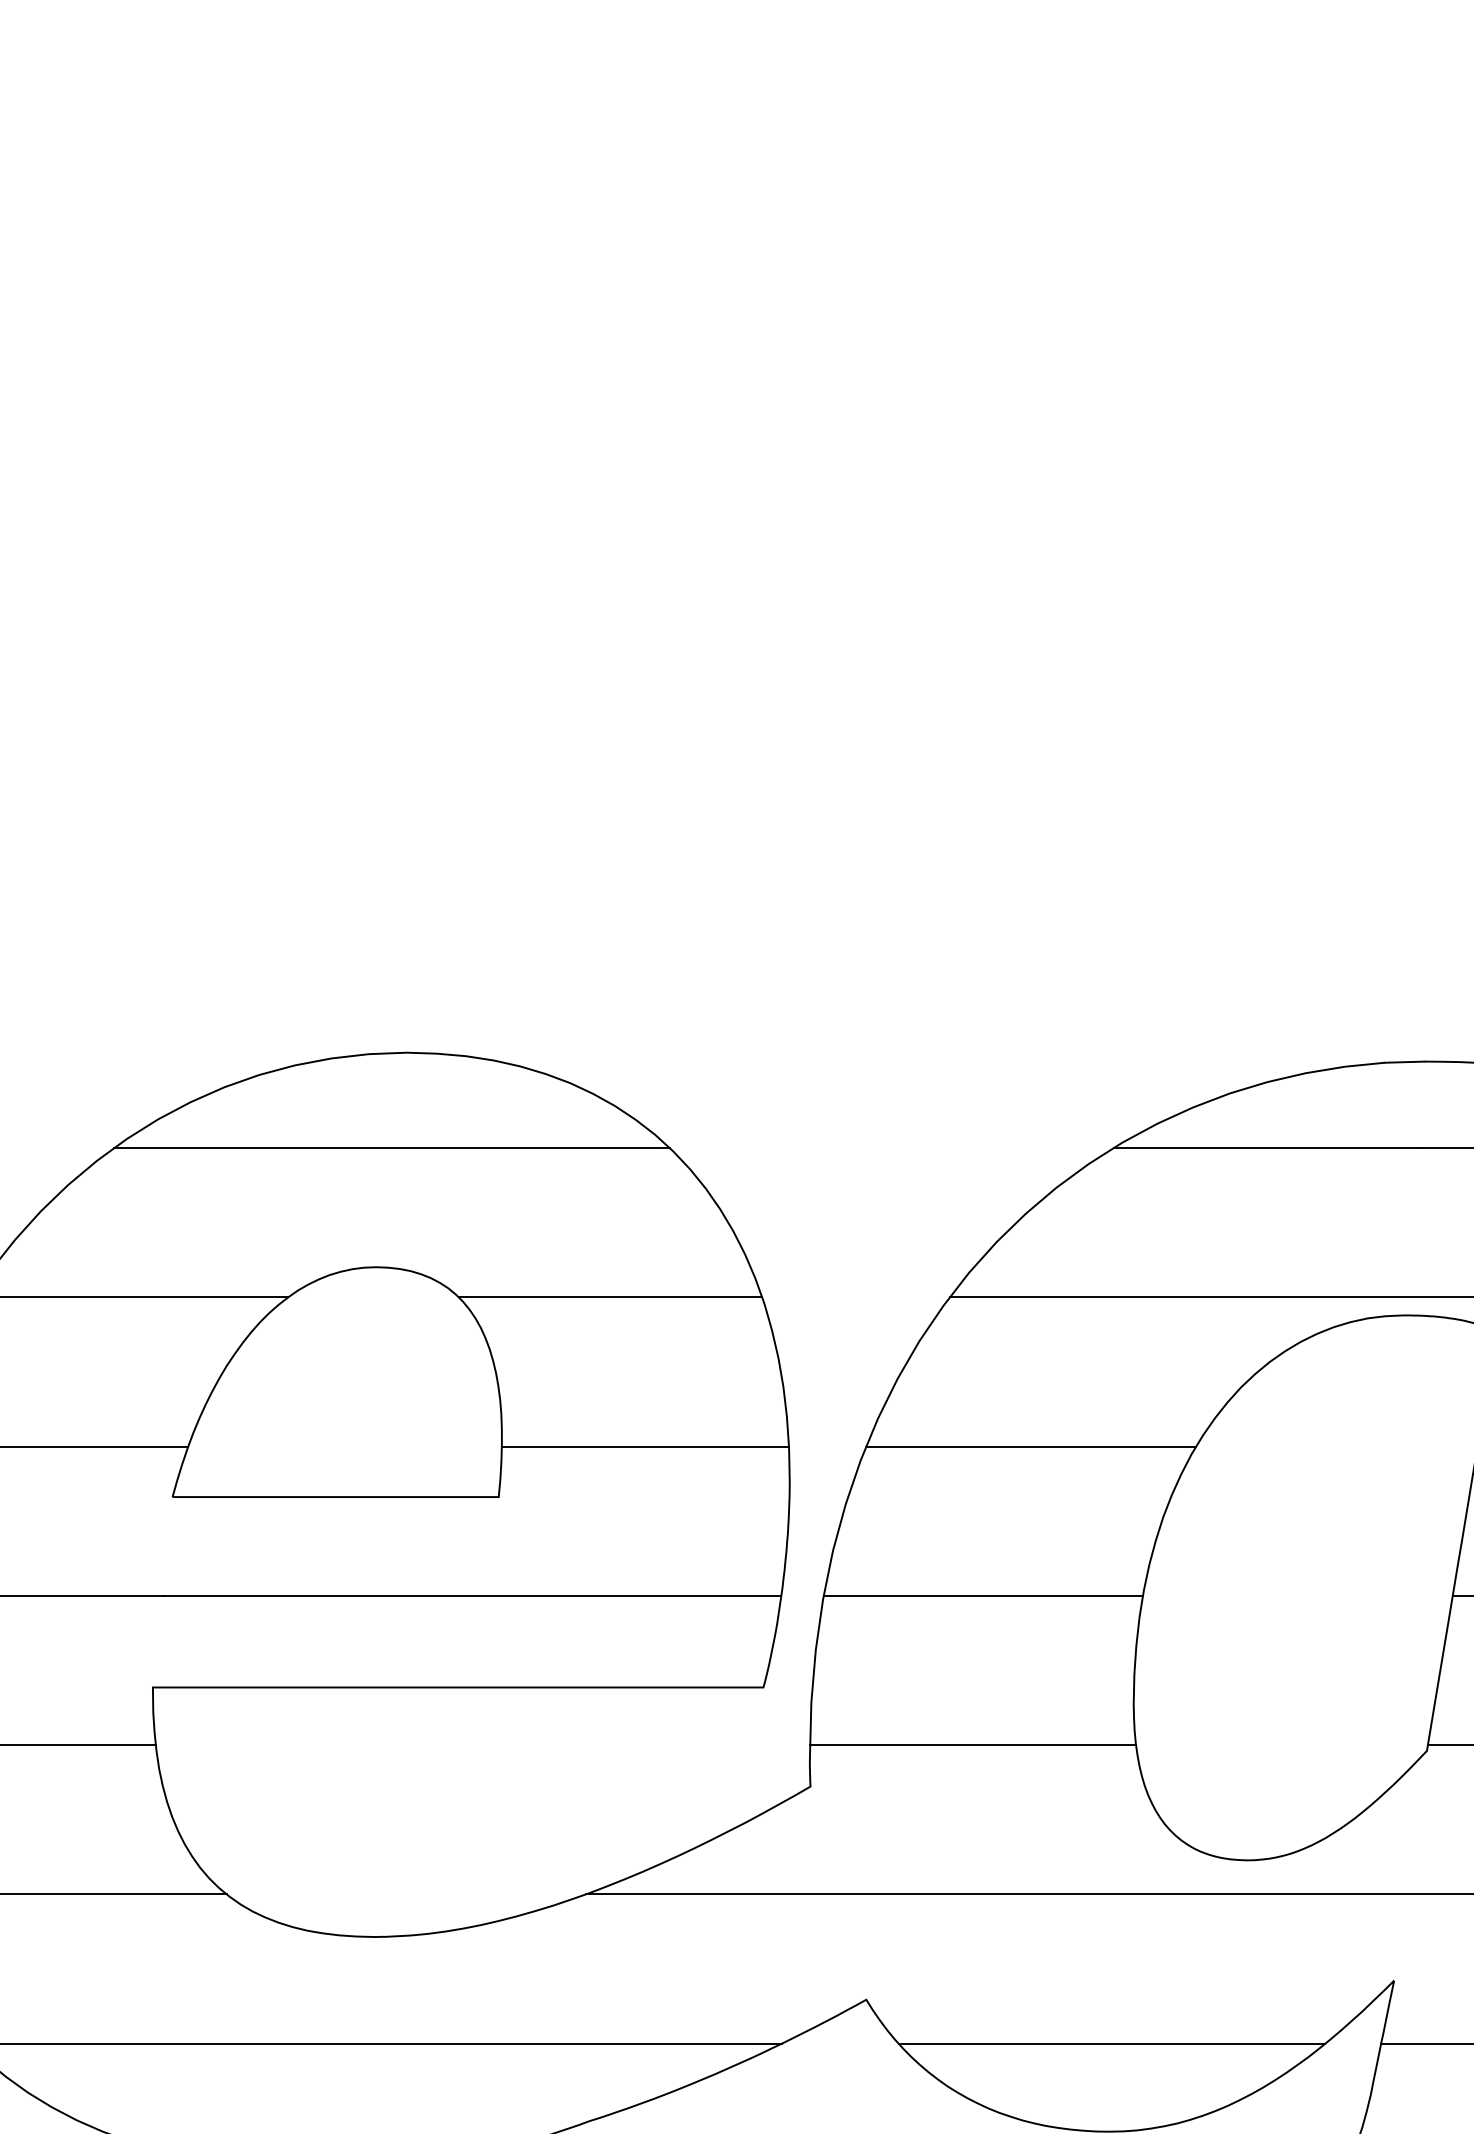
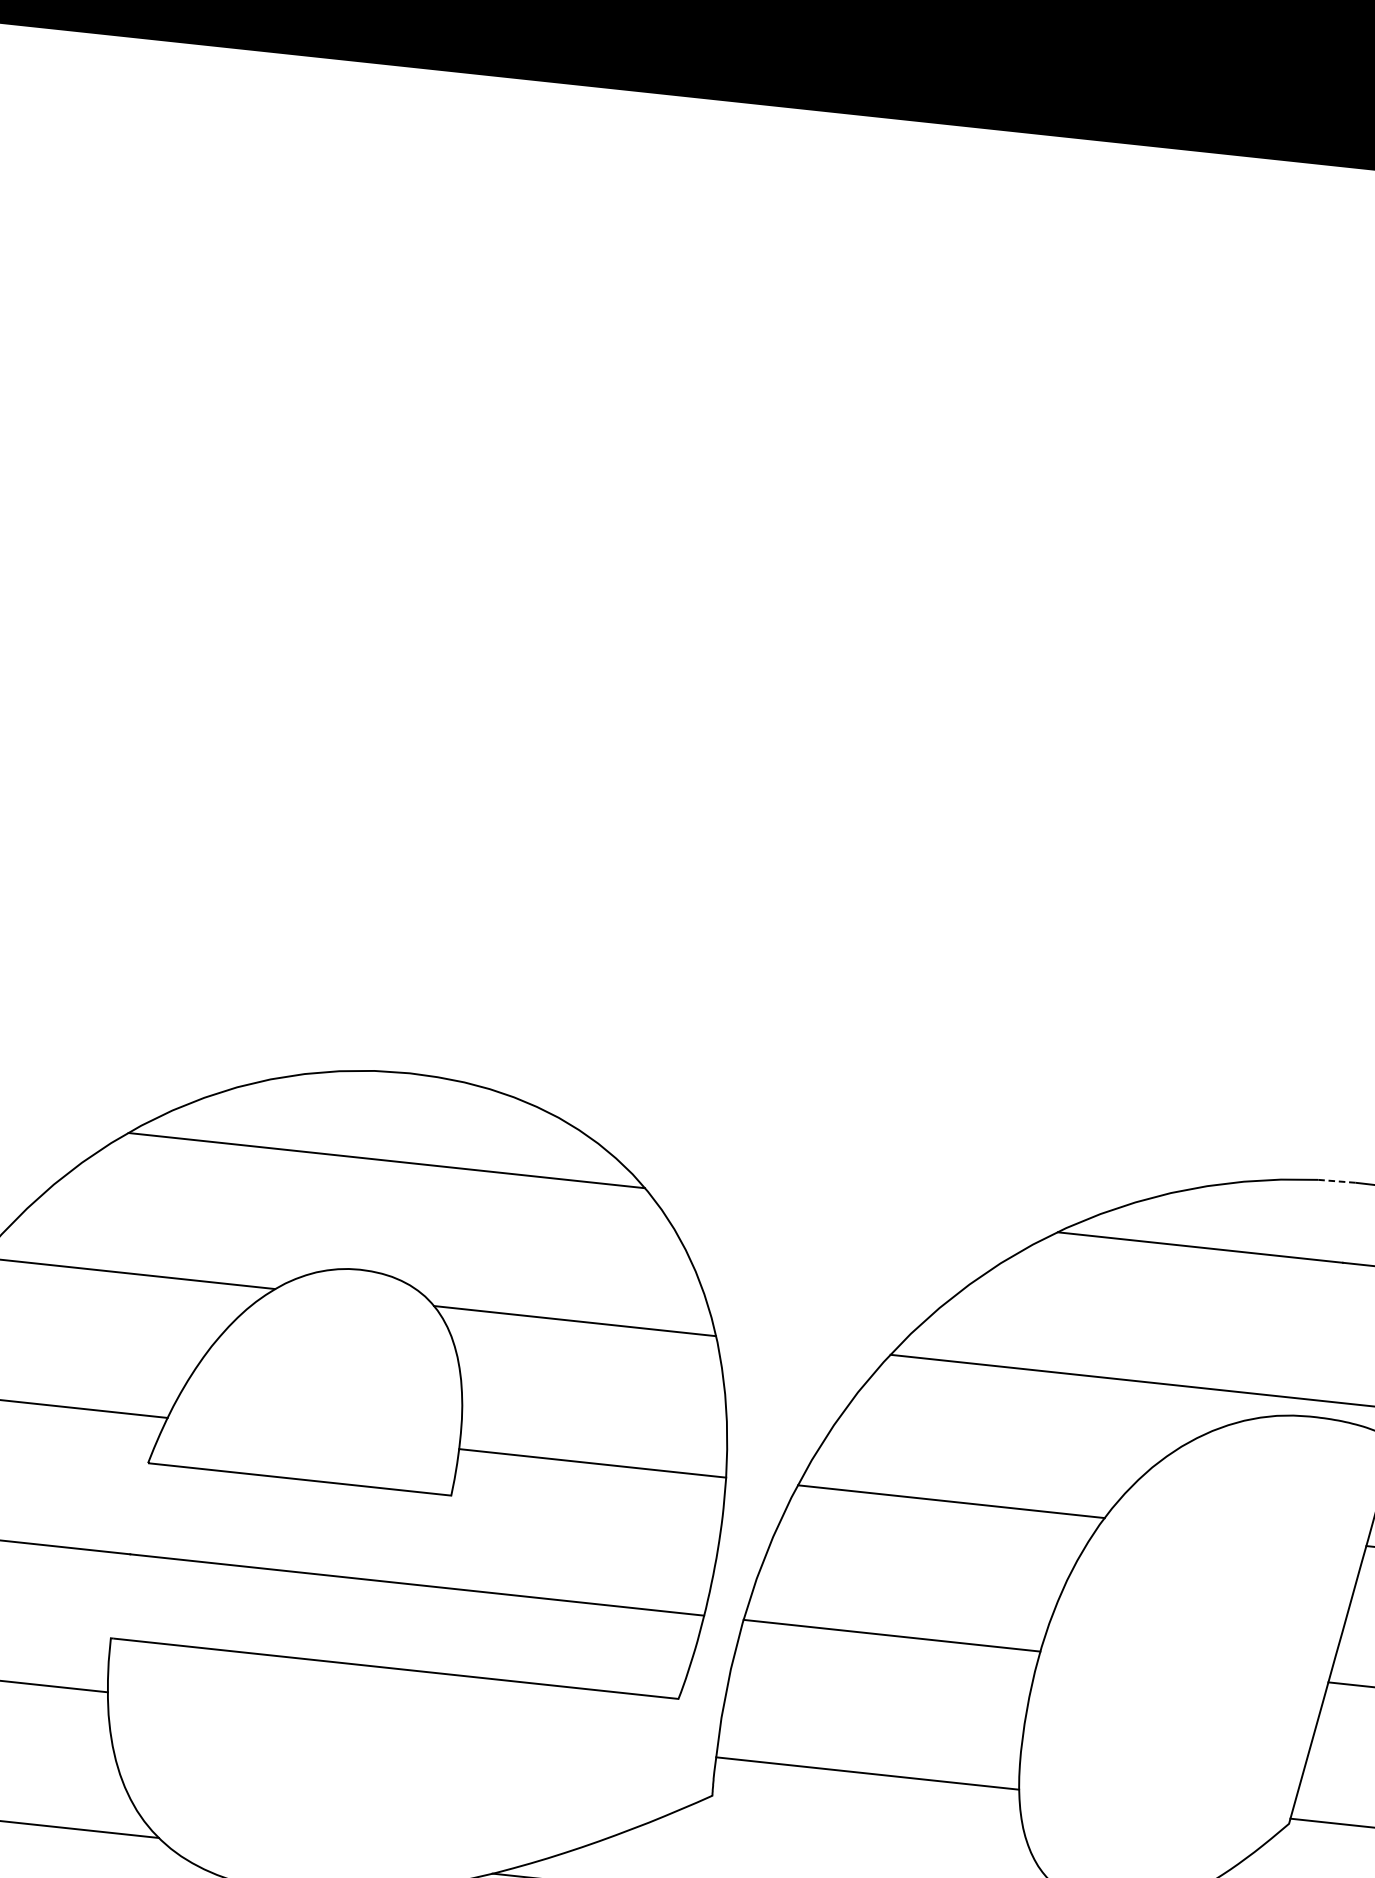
line: (1404, 1062) -> (1336, 1181), solid -> dashed

